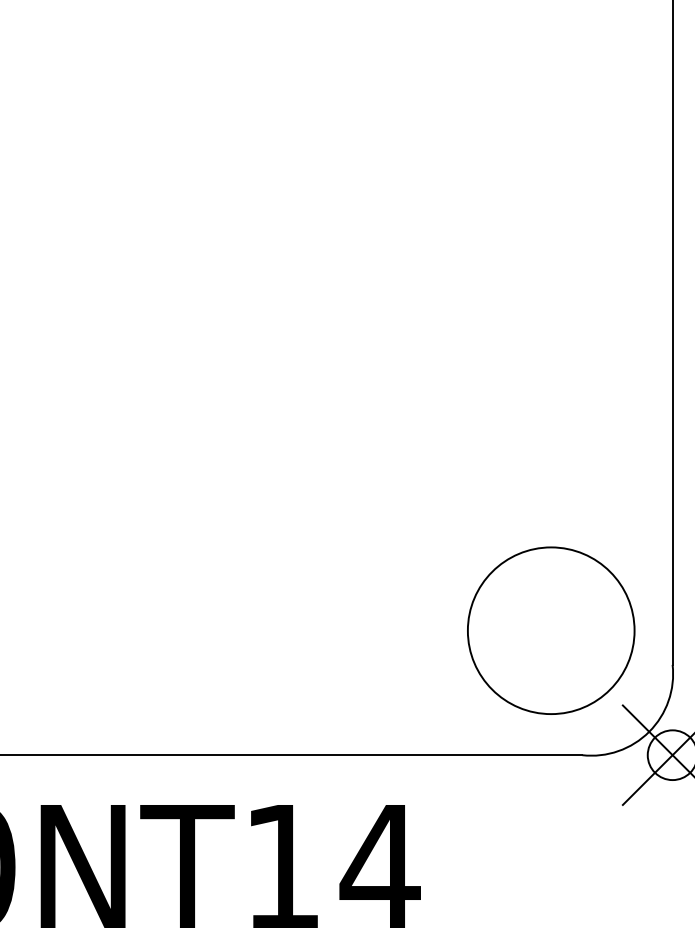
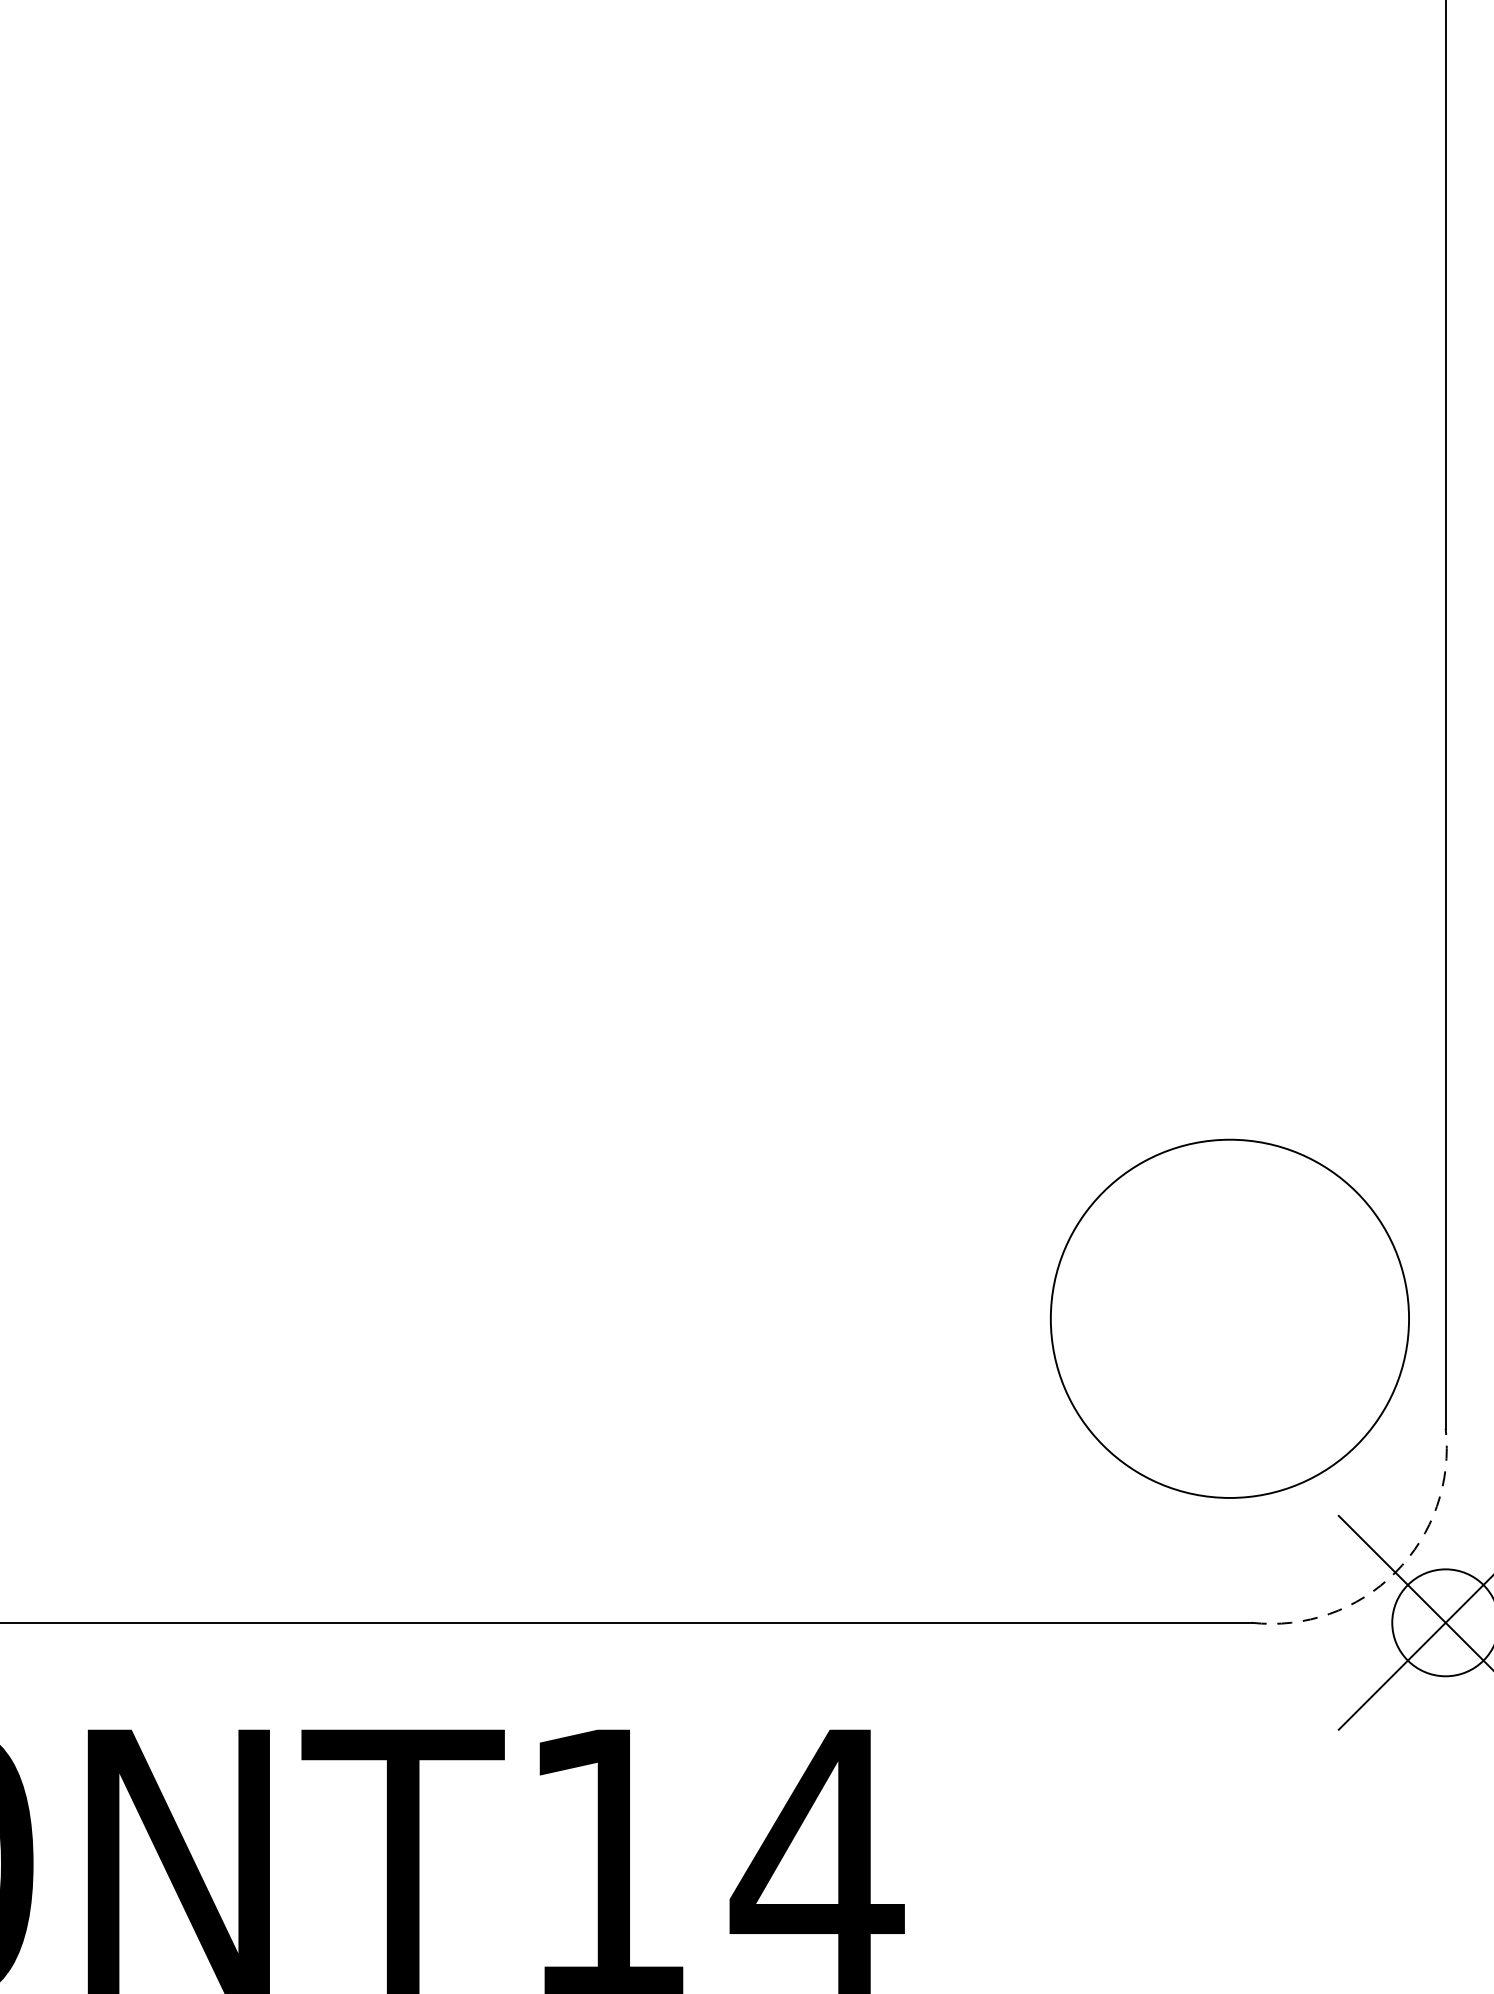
circle: (551, 630) -> (1230, 1318), moved
arc: (649, 731) -> (1395, 1571), solid -> dashed

